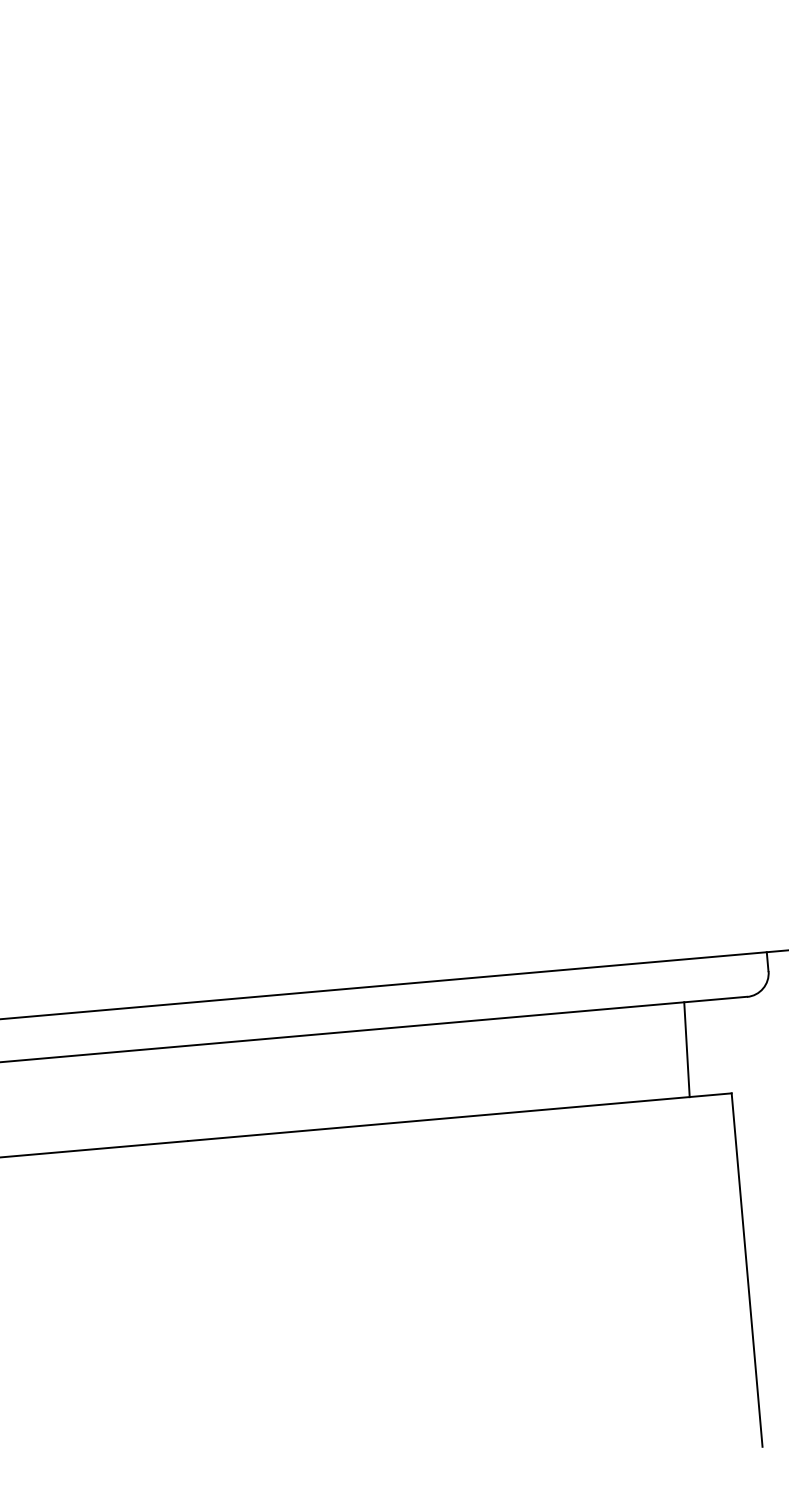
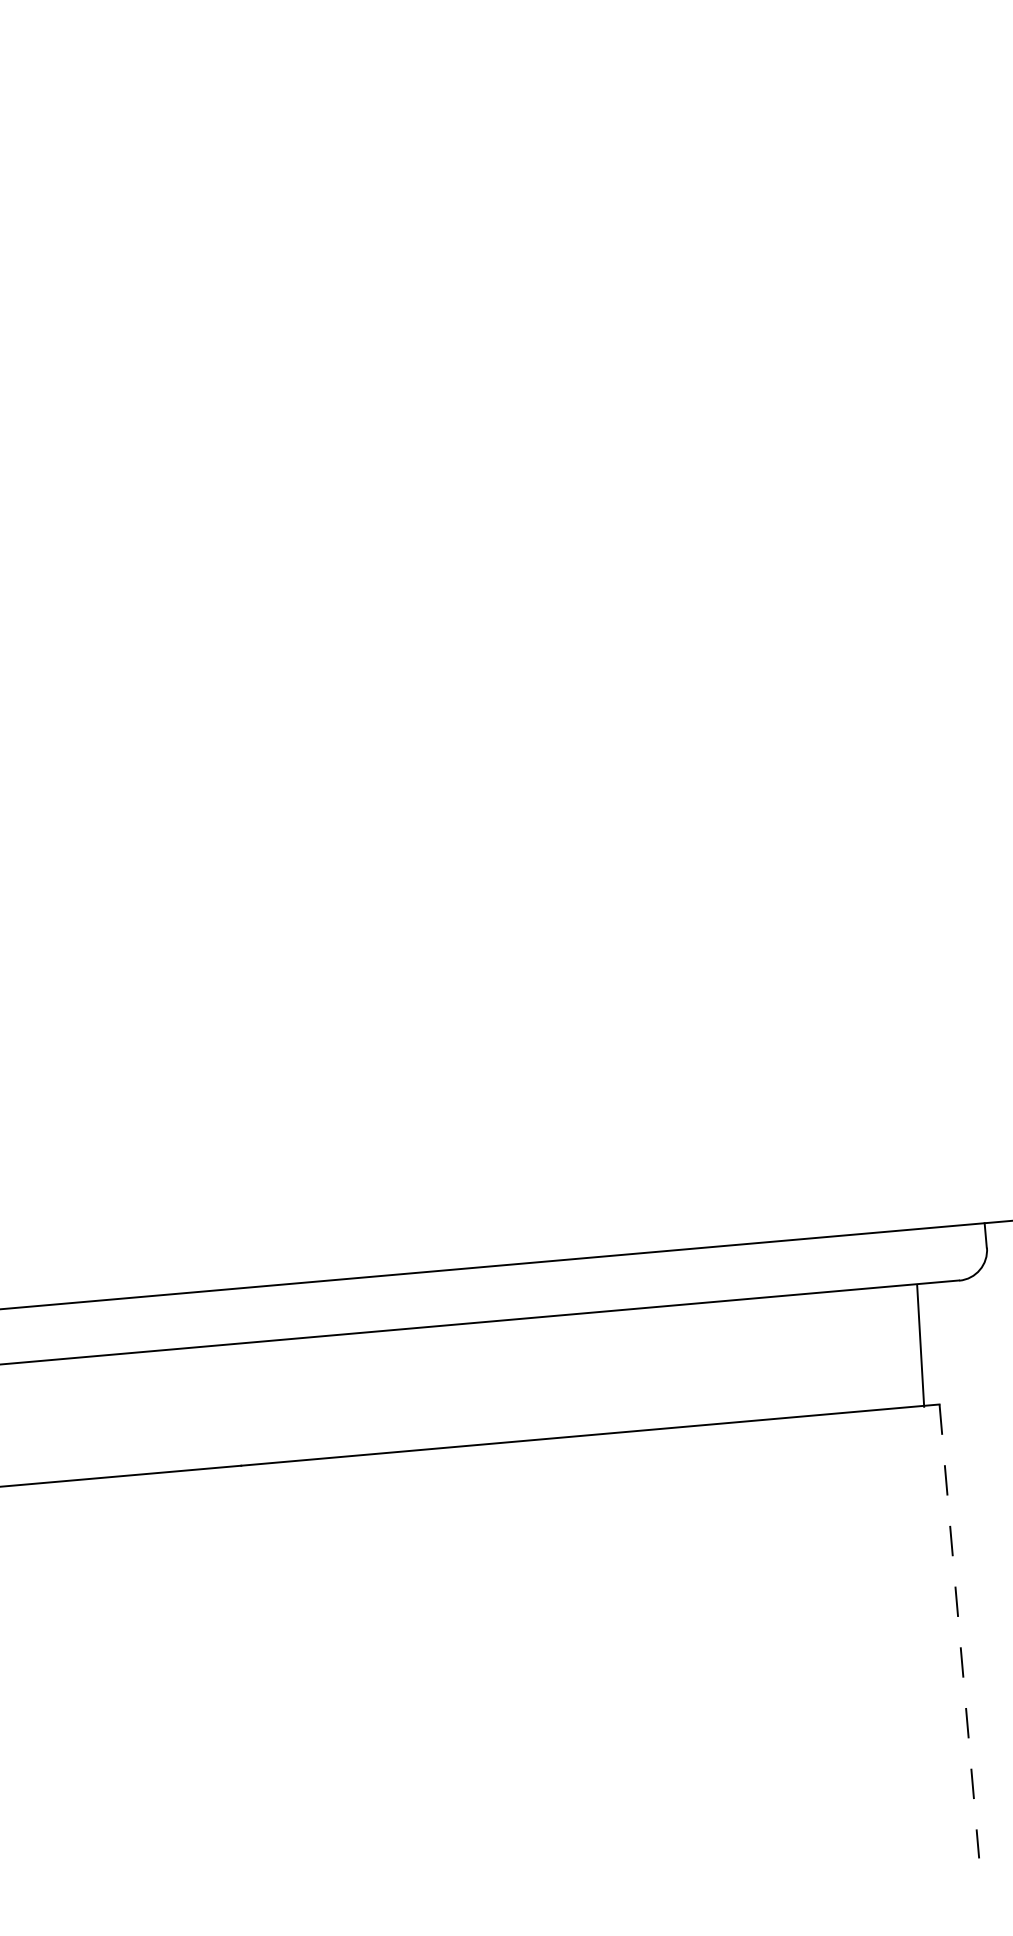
line: (686, 1049) -> (920, 1345), moved
line: (747, 1270) -> (959, 1631), solid -> dashed

